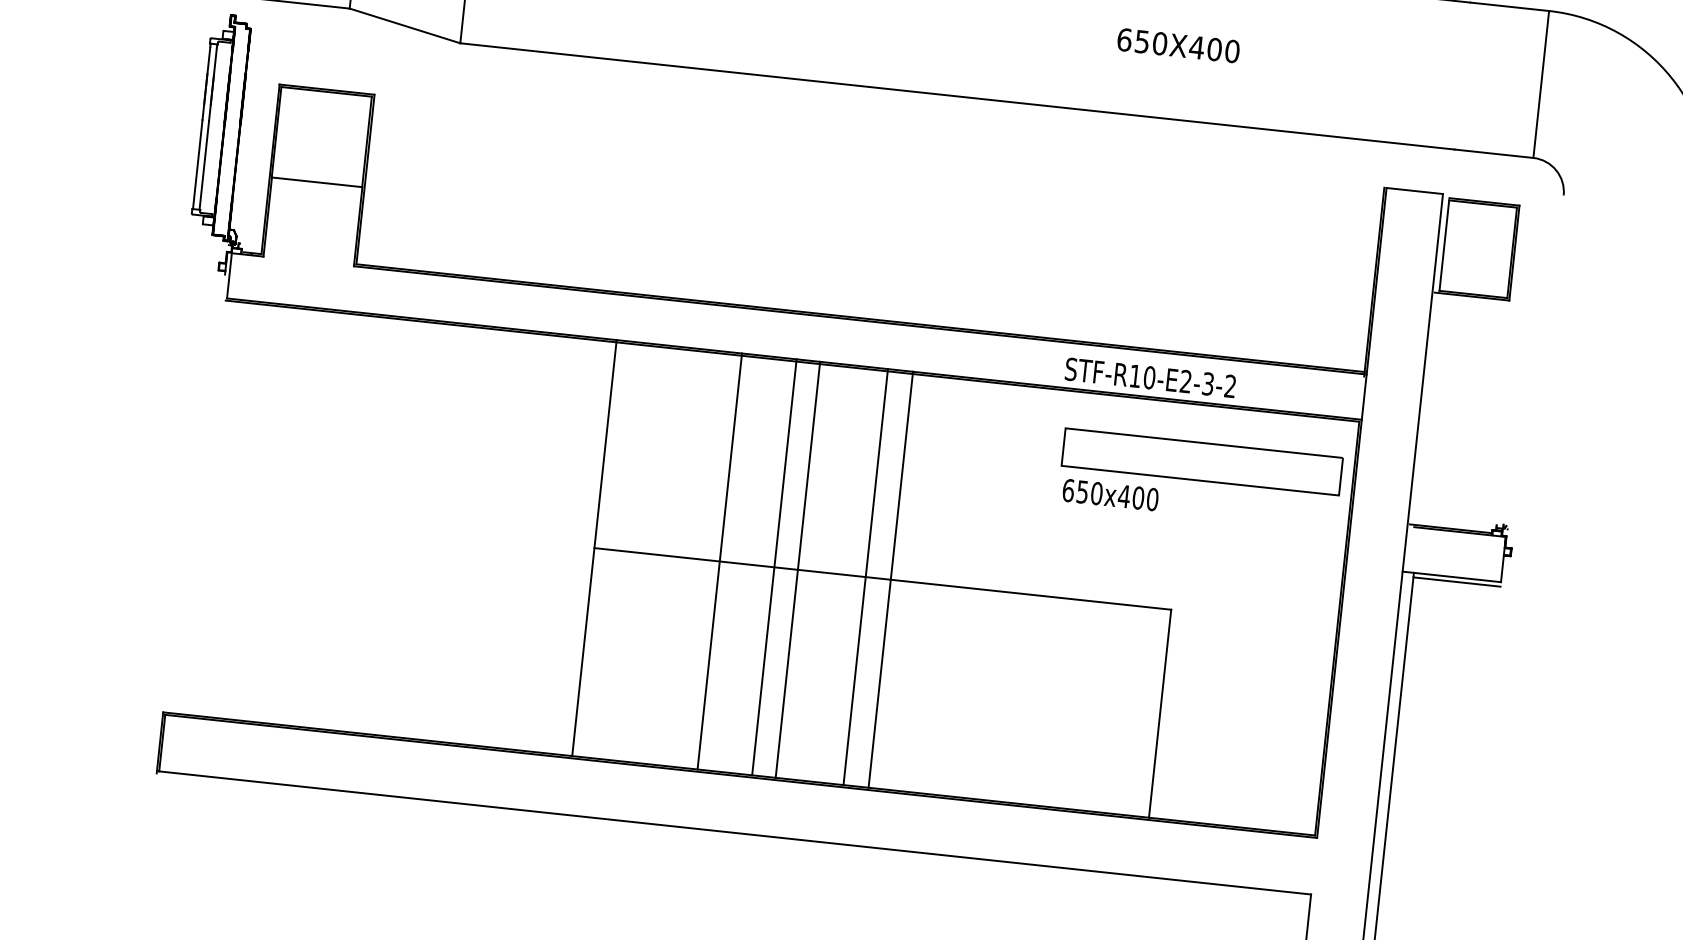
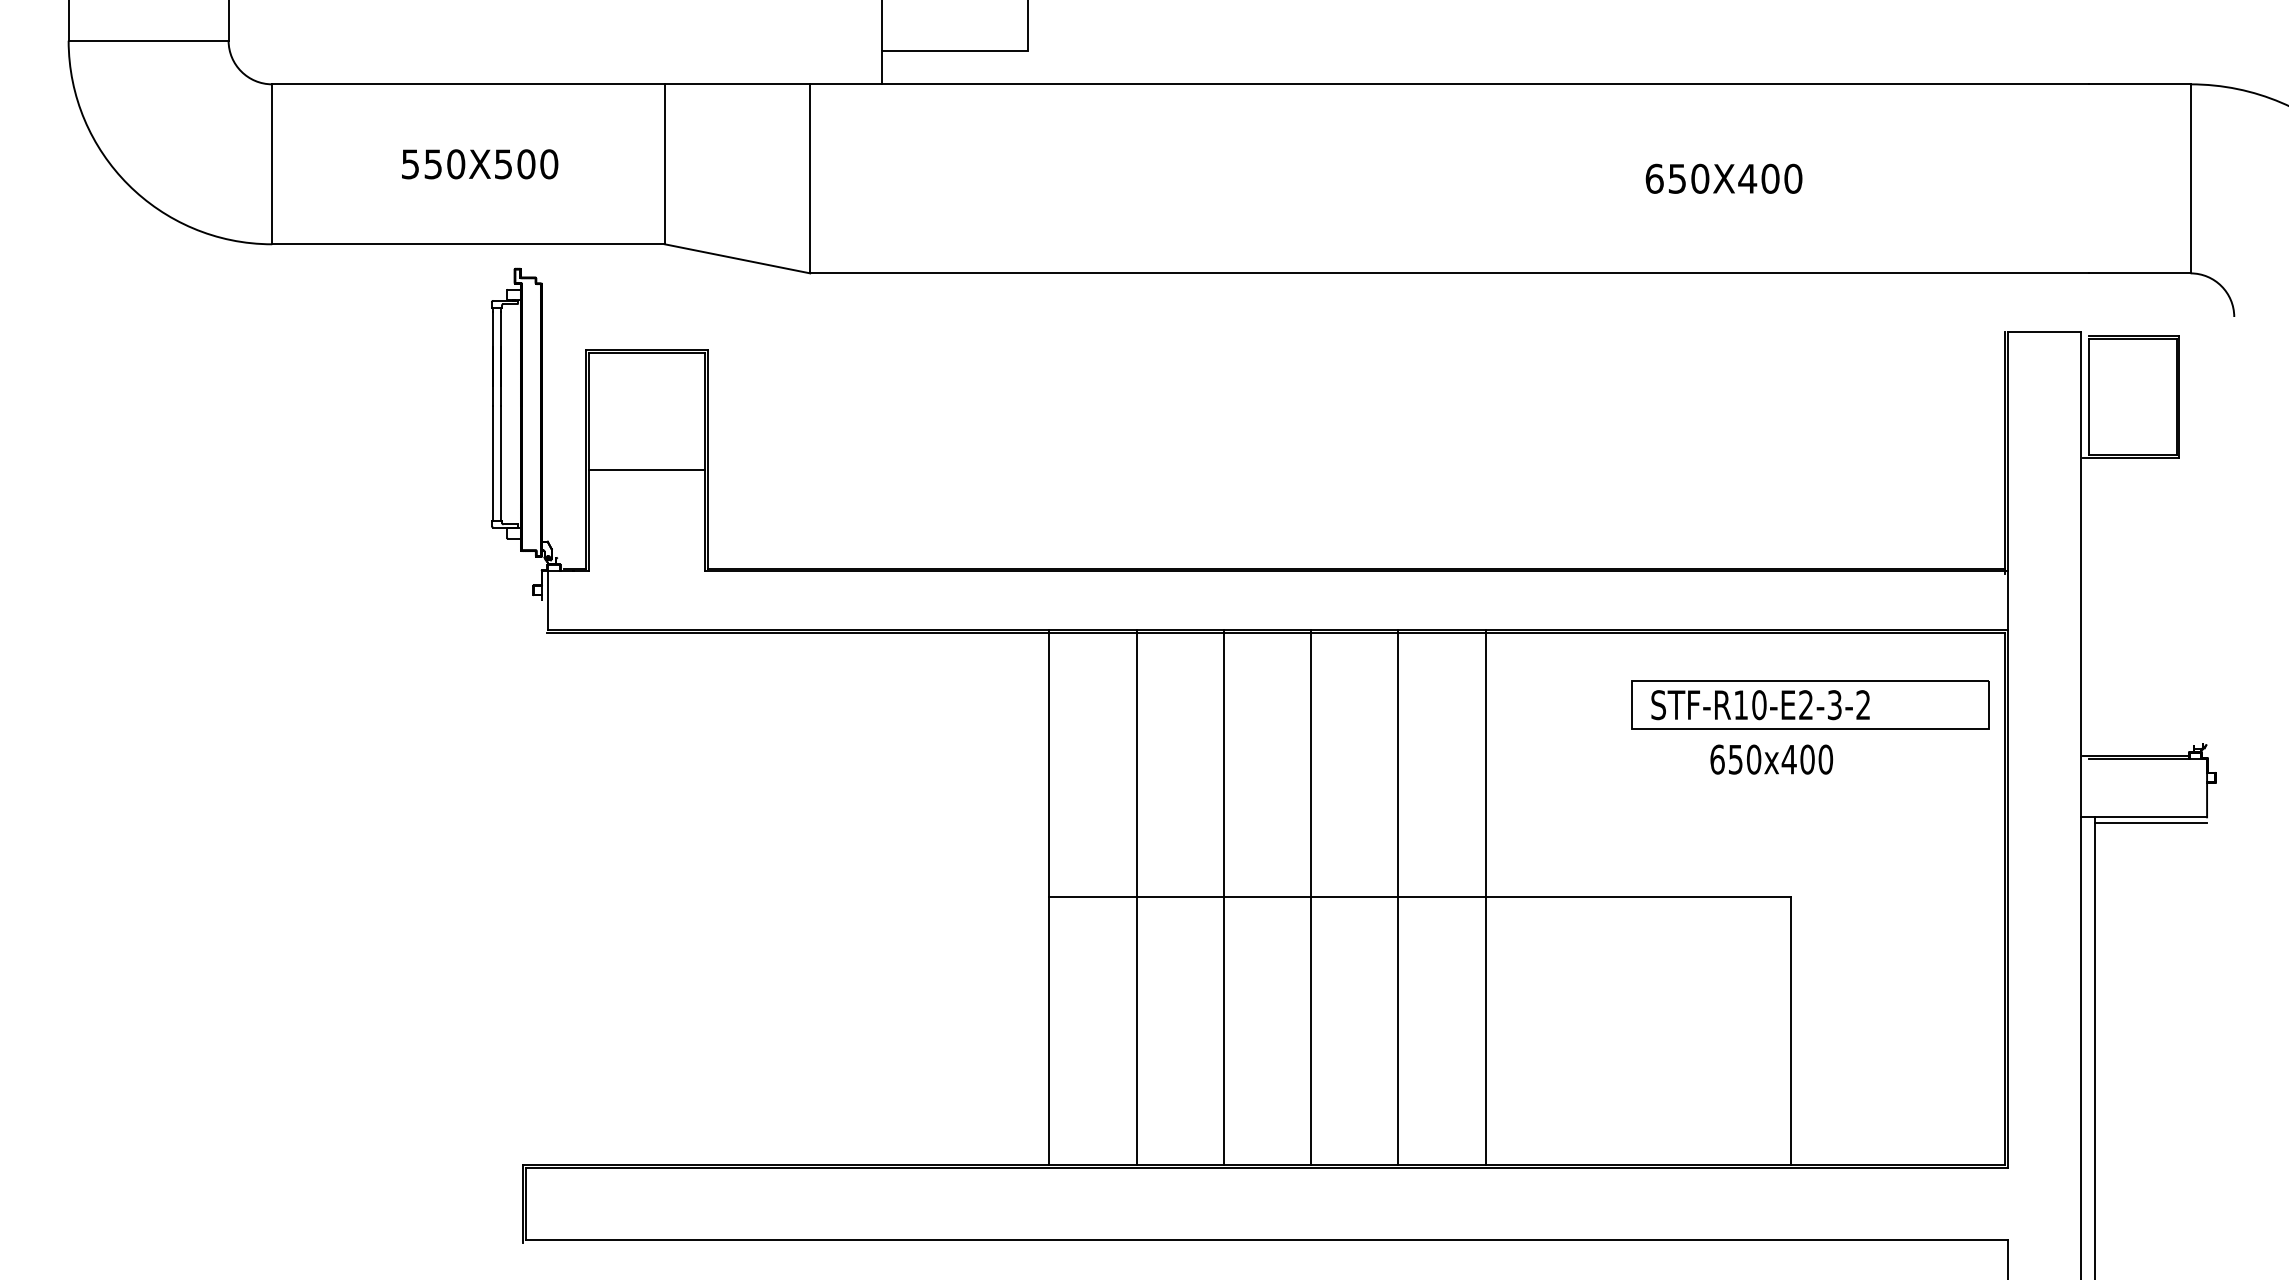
text: (1150, 378) -> (1760, 705), moved
text: (1110, 494) -> (1771, 759), moved
line: (719, 560) -> (1136, 896), moved
line: (774, 566) -> (1223, 896), moved
line: (890, 579) -> (1485, 896), moved

